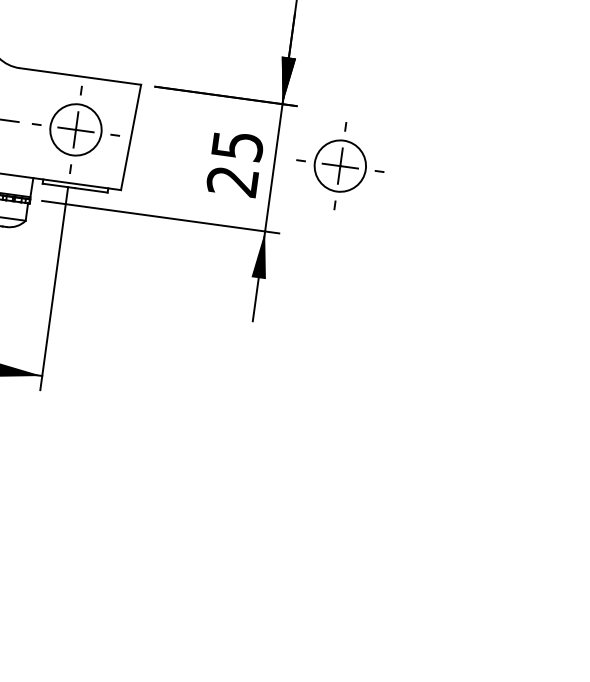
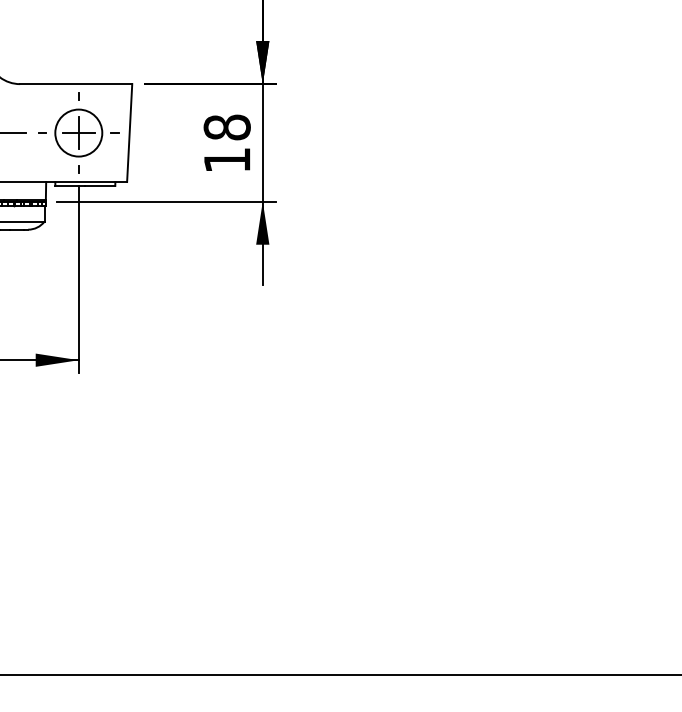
text: (234, 163) -> (226, 143), 25 -> 18
part: (340, 165) -> (322, 132), removed

